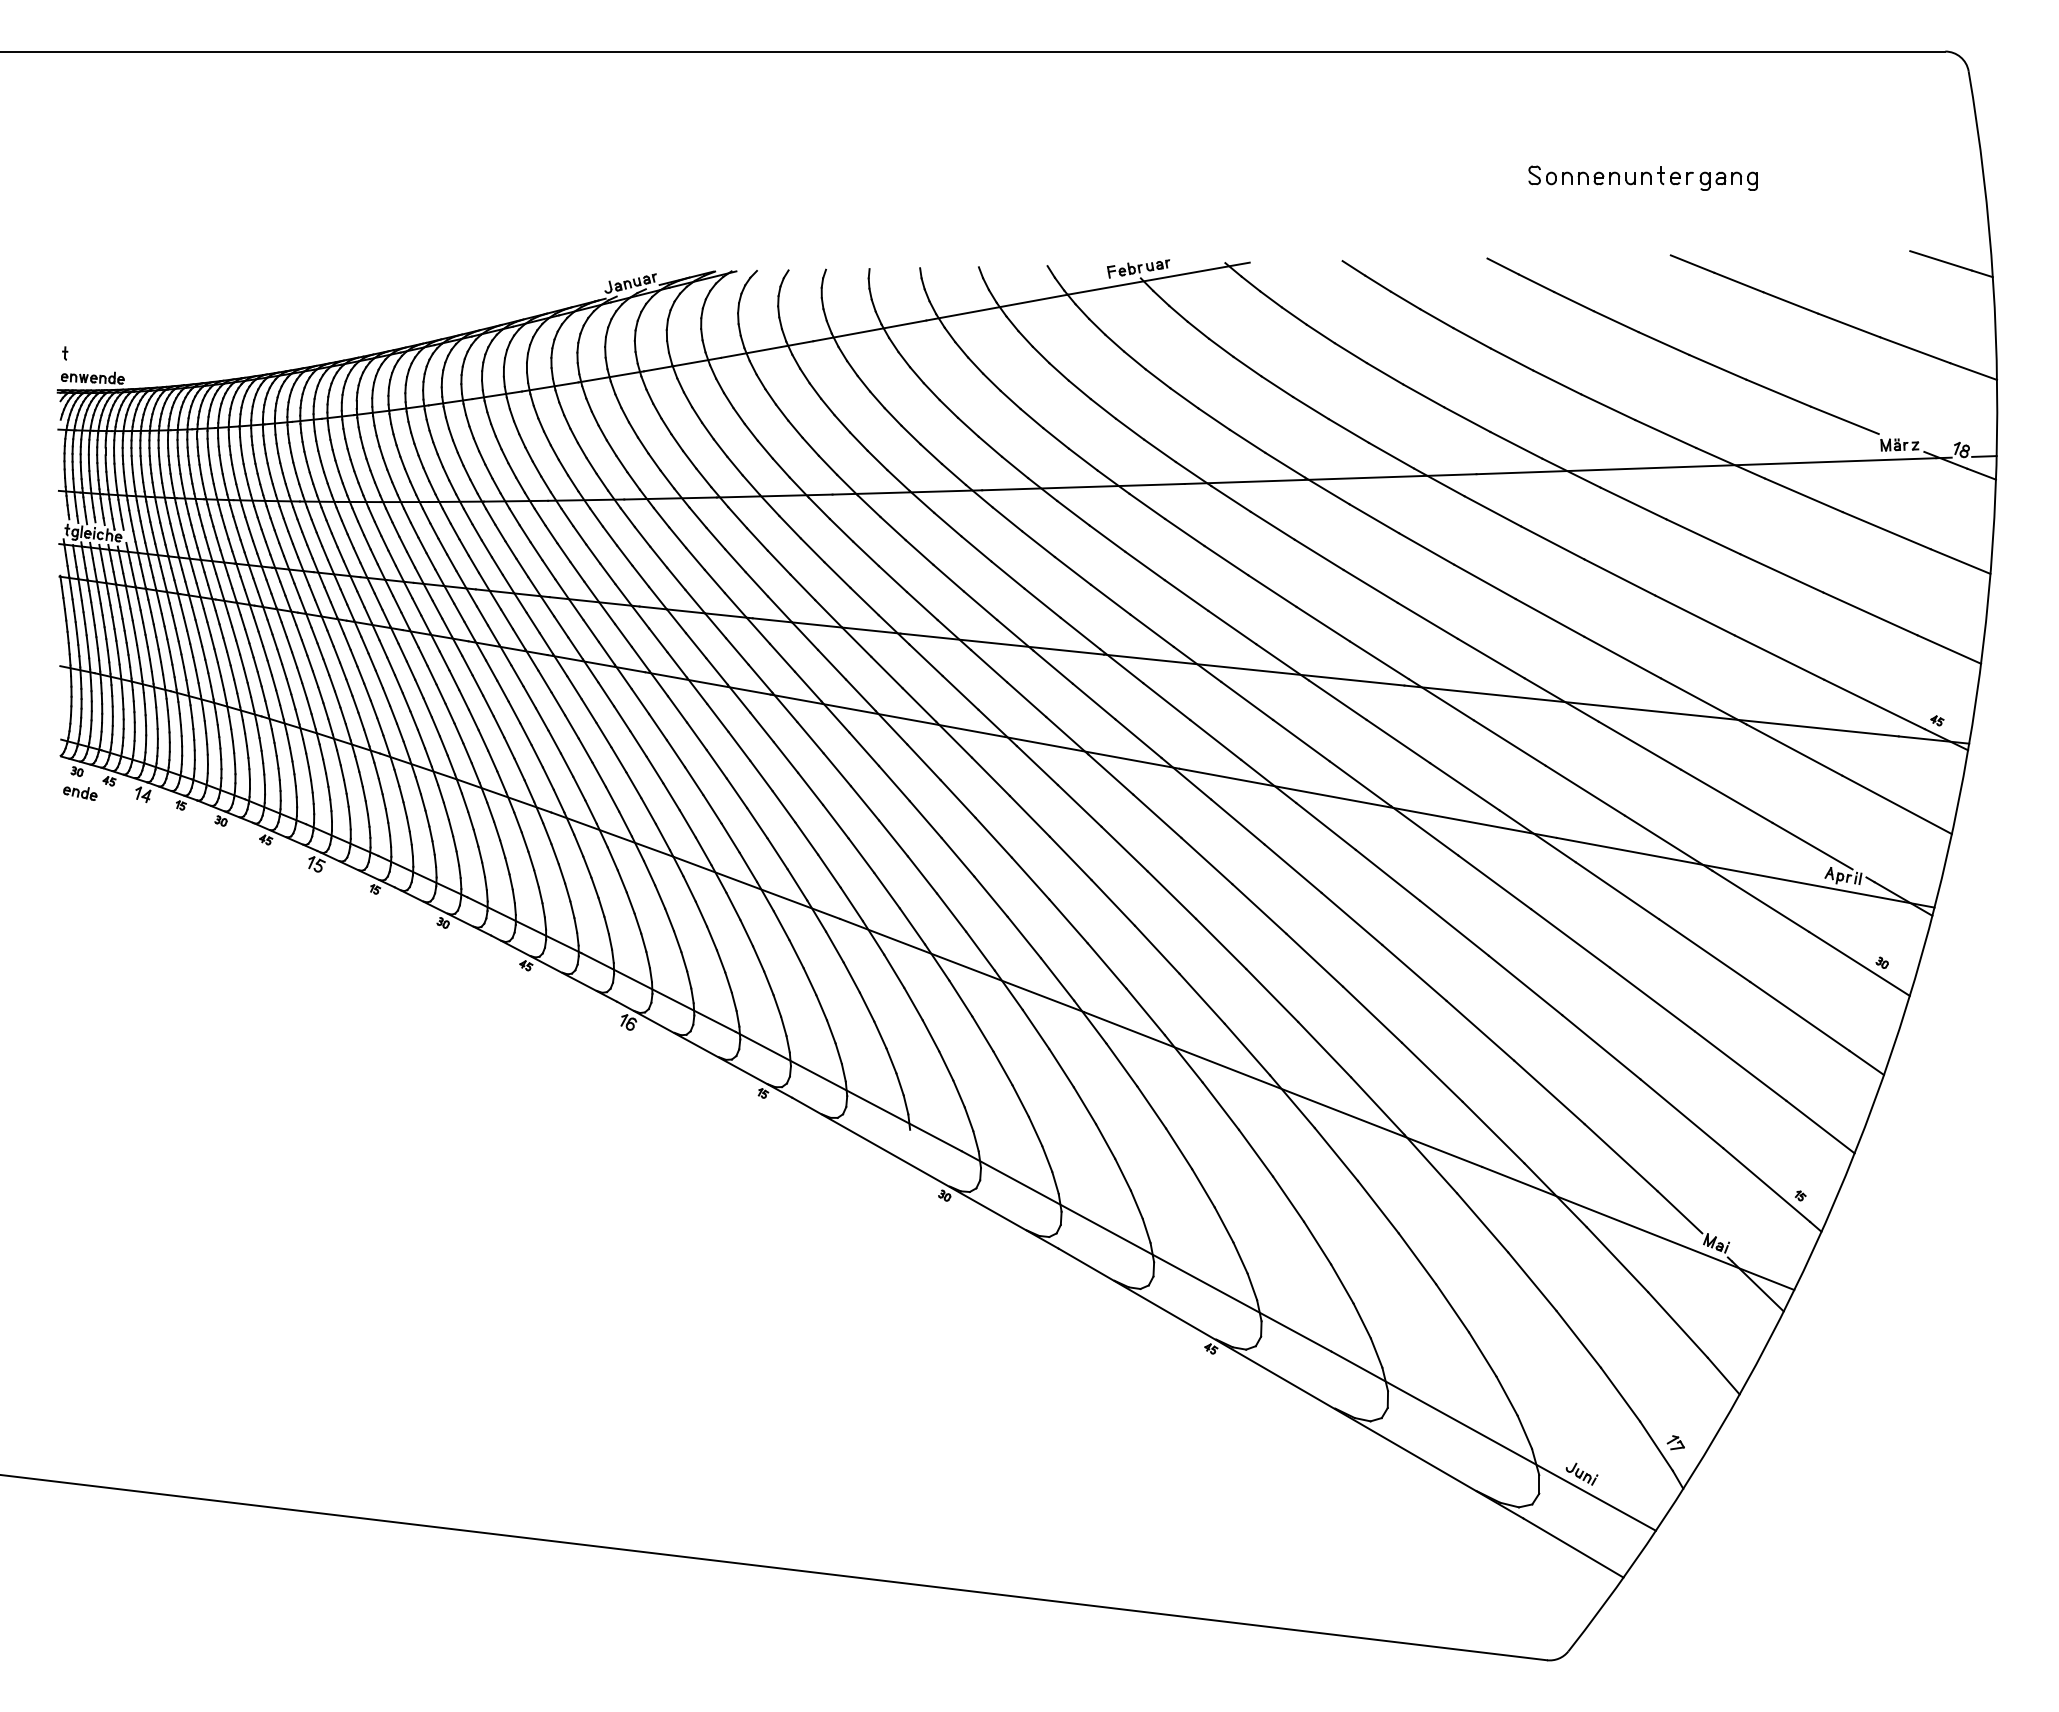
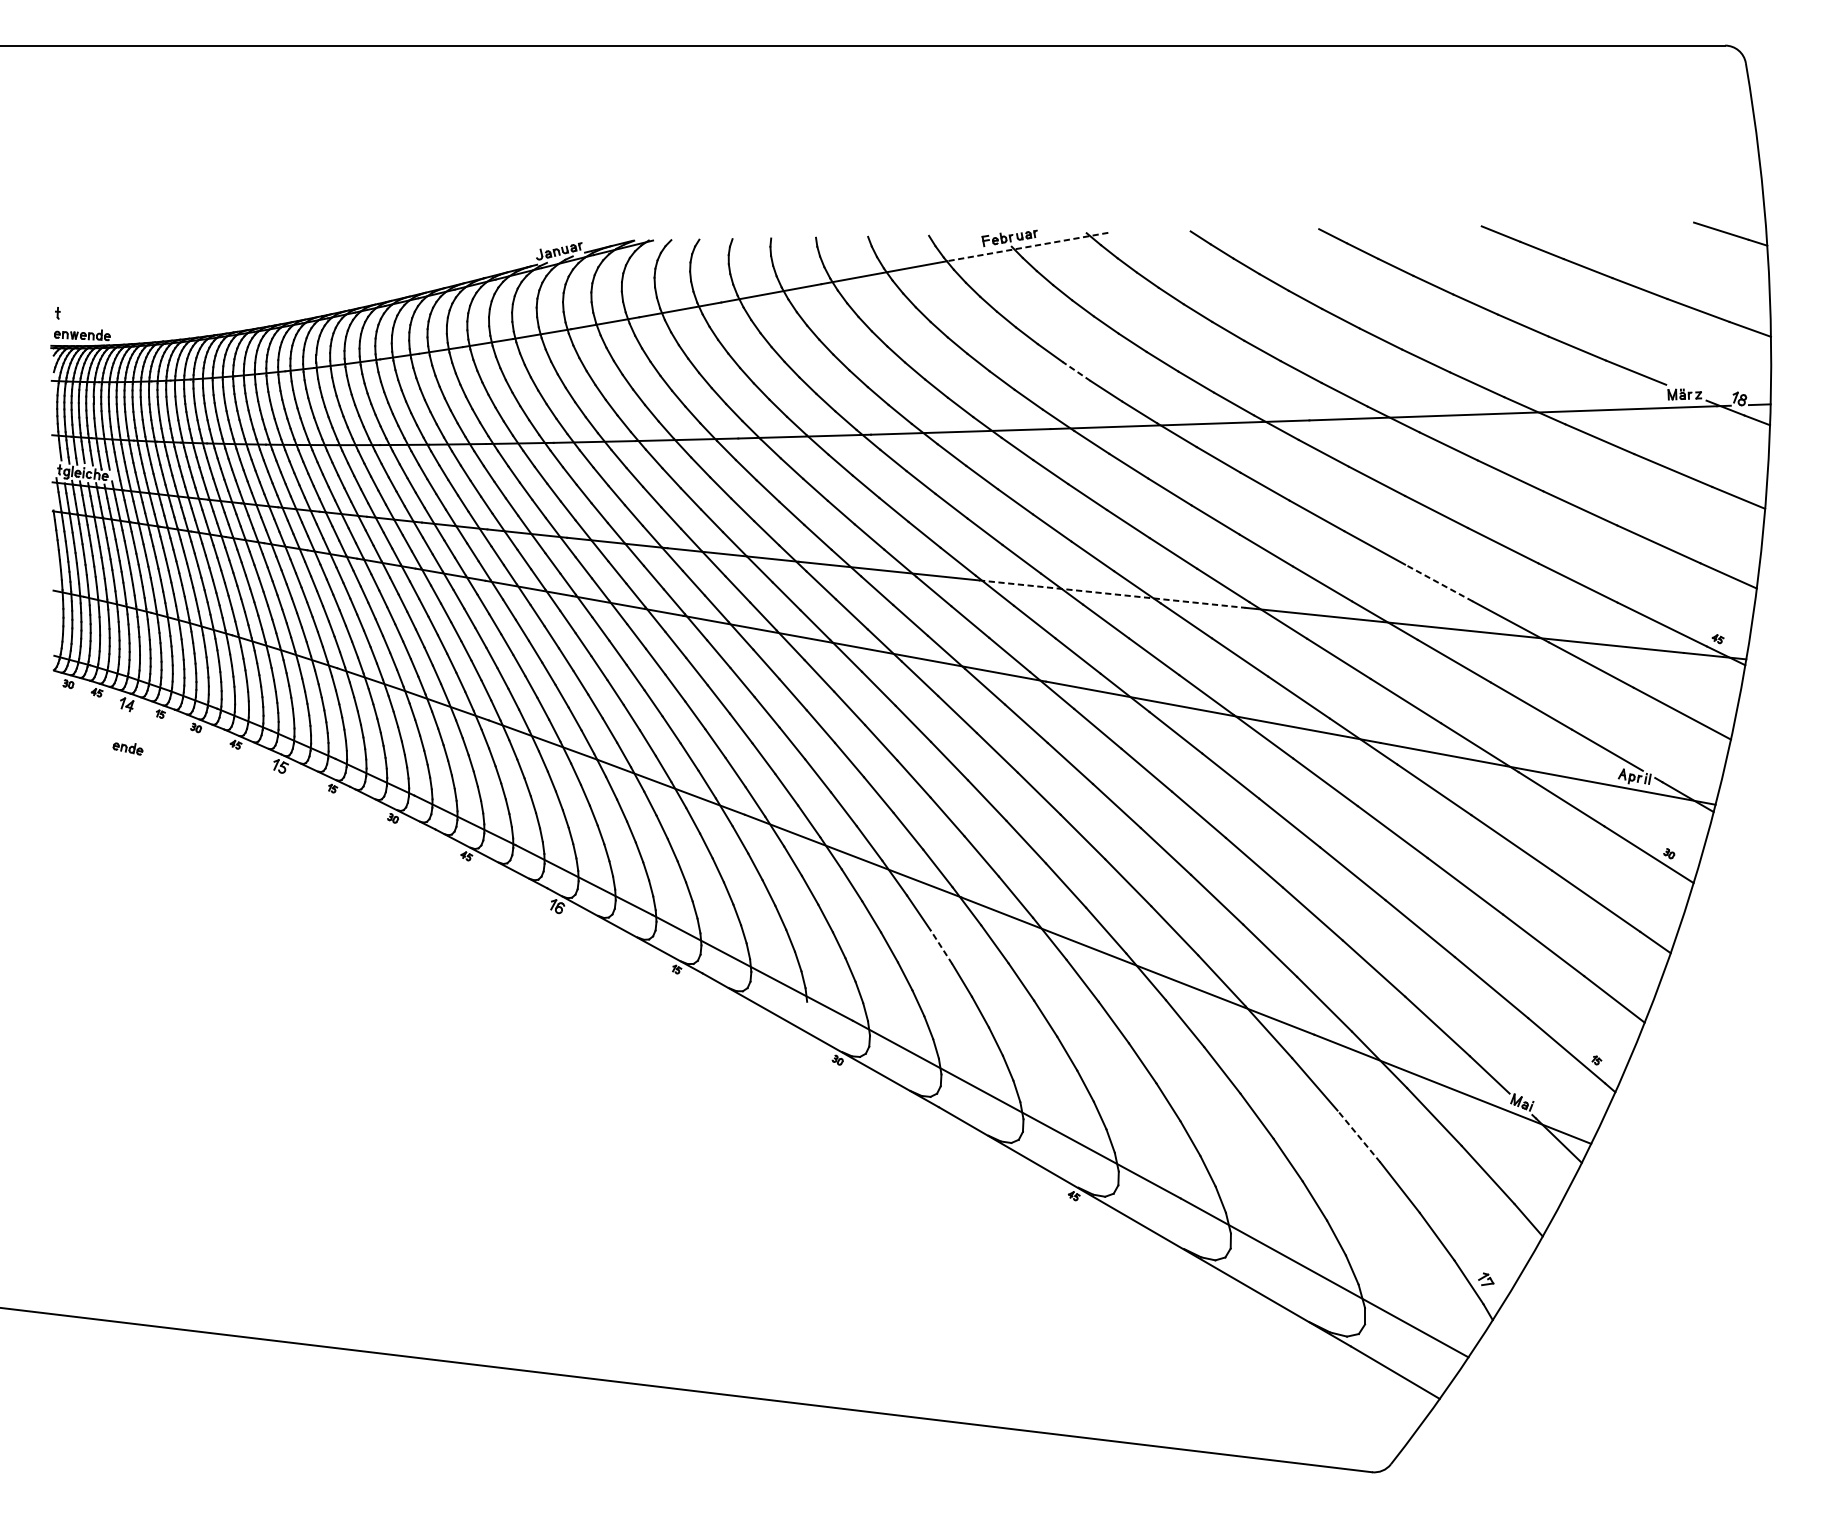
part: (1642, 177) -> (1456, 157), removed
line: (1158, 278) -> (1027, 246), solid -> dashed
line: (1213, 418) -> (1076, 371), solid -> dashed
line: (1622, 657) -> (1438, 582), solid -> dashed
line: (1254, 670) -> (1112, 594), solid -> dashed
part: (80, 793) -> (128, 748), moved
line: (1061, 1068) -> (941, 947), solid -> dashed
line: (1532, 1281) -> (1359, 1136), solid -> dashed
part: (1581, 1473) -> (1402, 1306), removed

